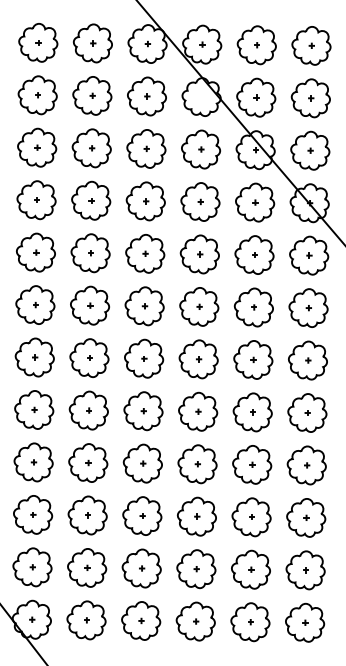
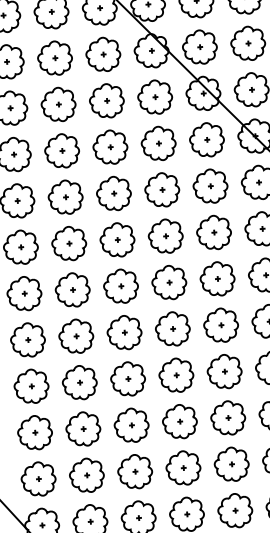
part: (201, 96) -> (151, 50), added

